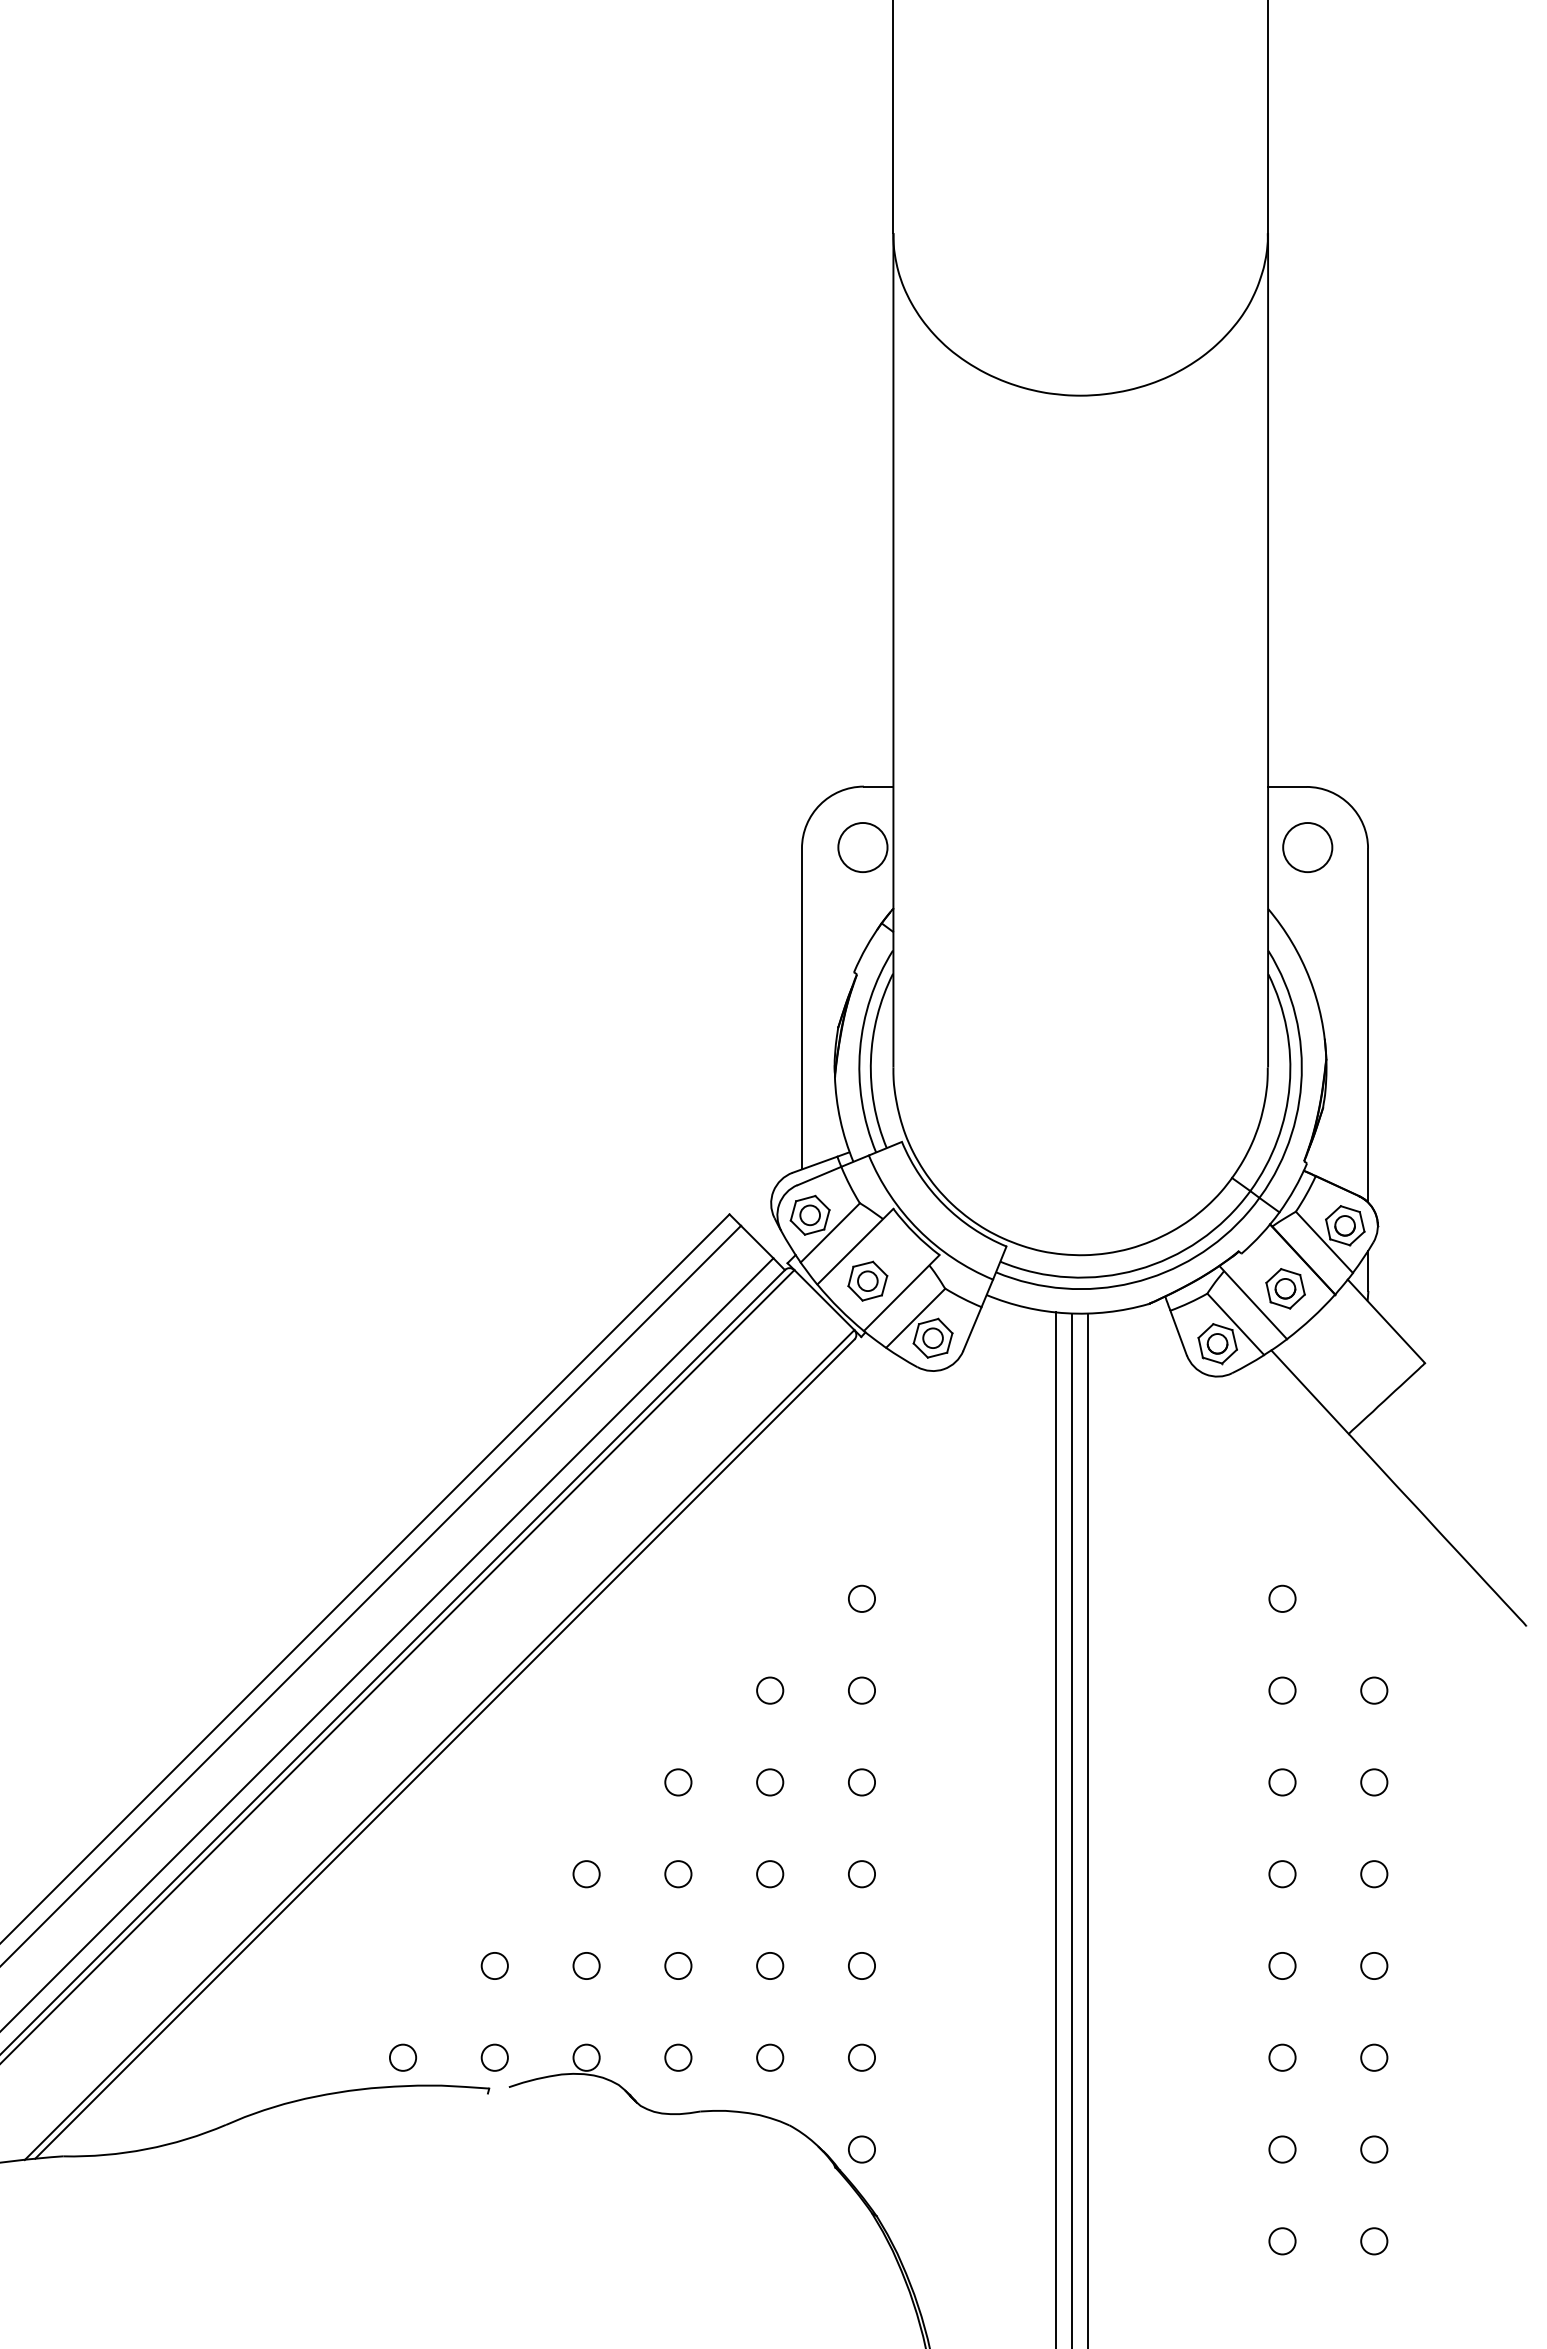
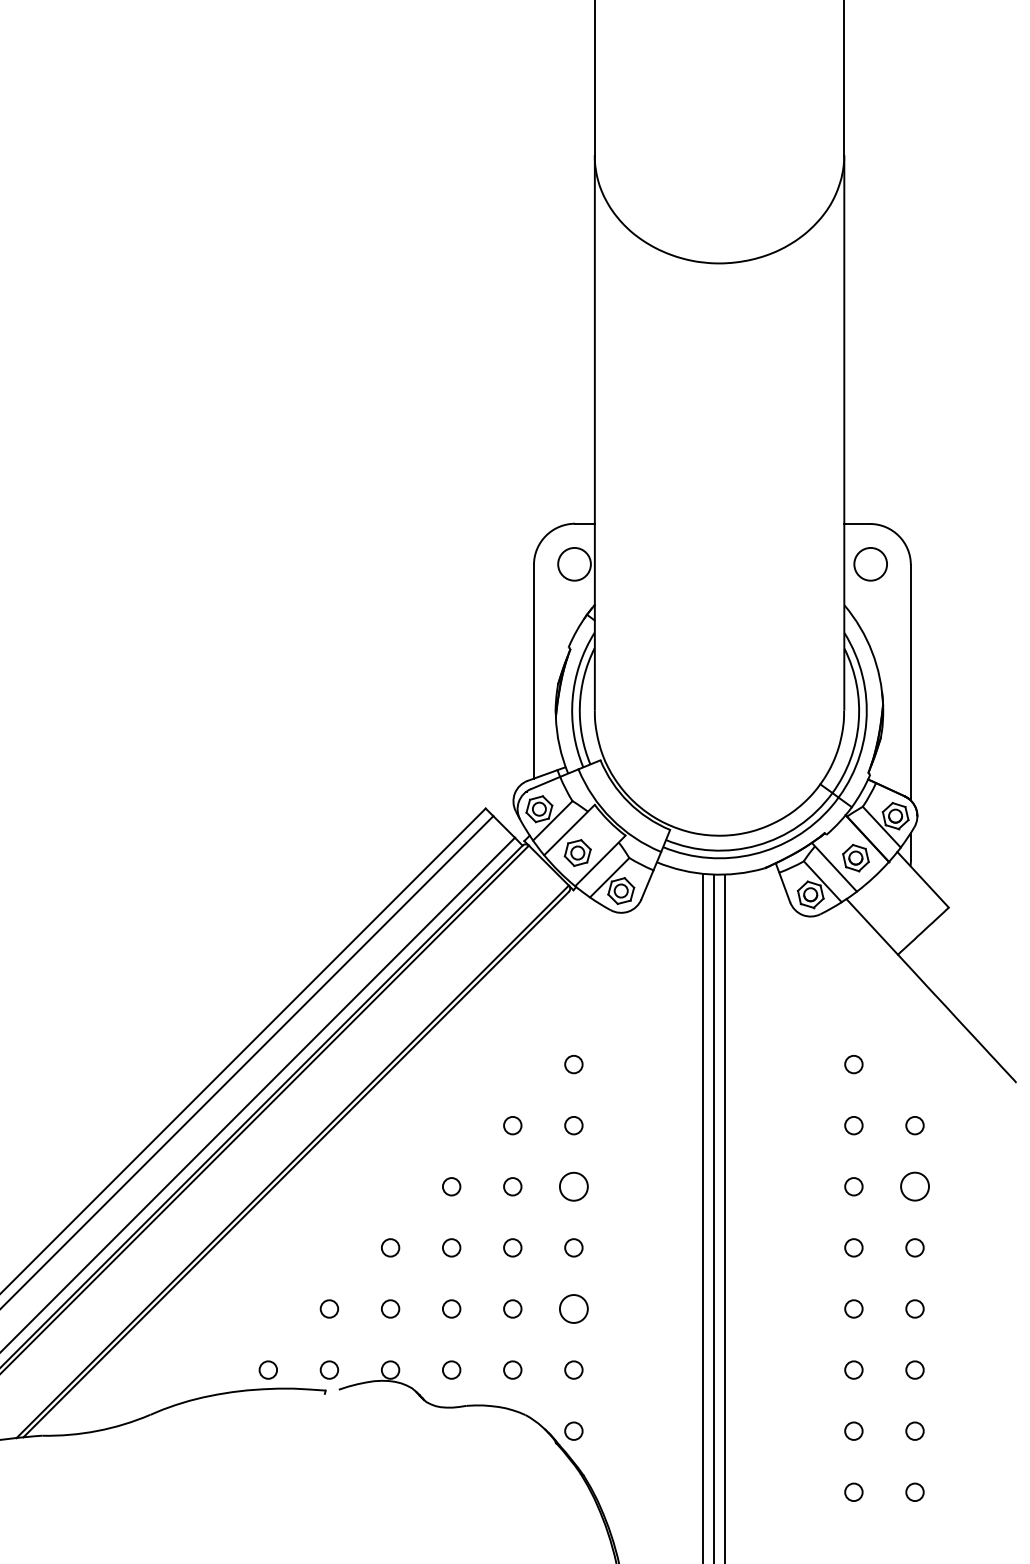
circle: (861, 1782) -> (573, 1186), size x1.6
circle: (1373, 1782) -> (914, 1186), size x1.6
circle: (861, 1965) -> (573, 1308), size x1.6

